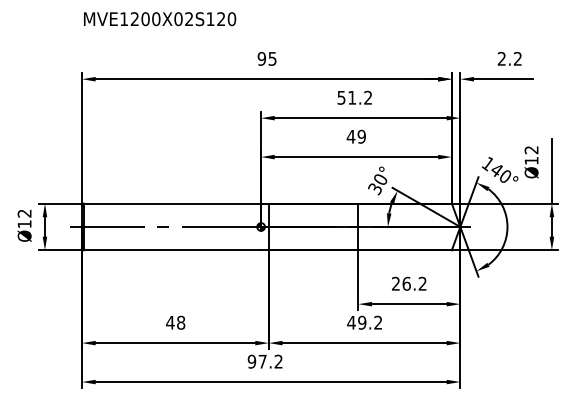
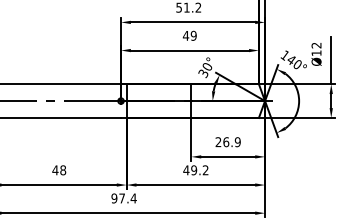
text: (422, 283) -> (237, 141), 26.2 -> 26.9
text: (278, 361) -> (133, 198), 97.2 -> 97.4

